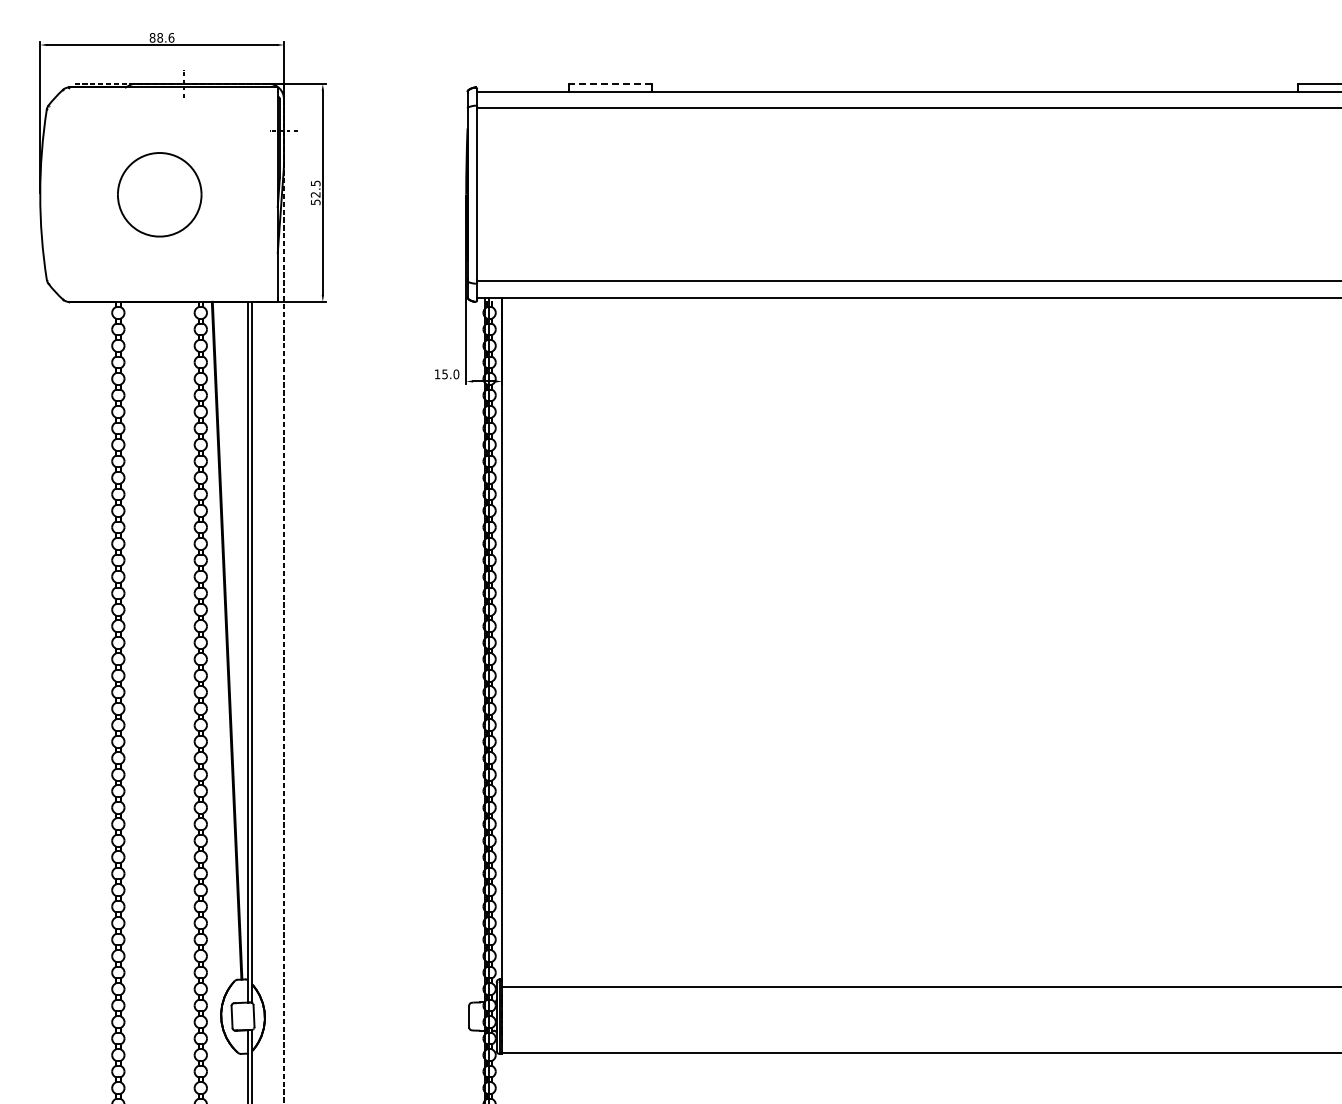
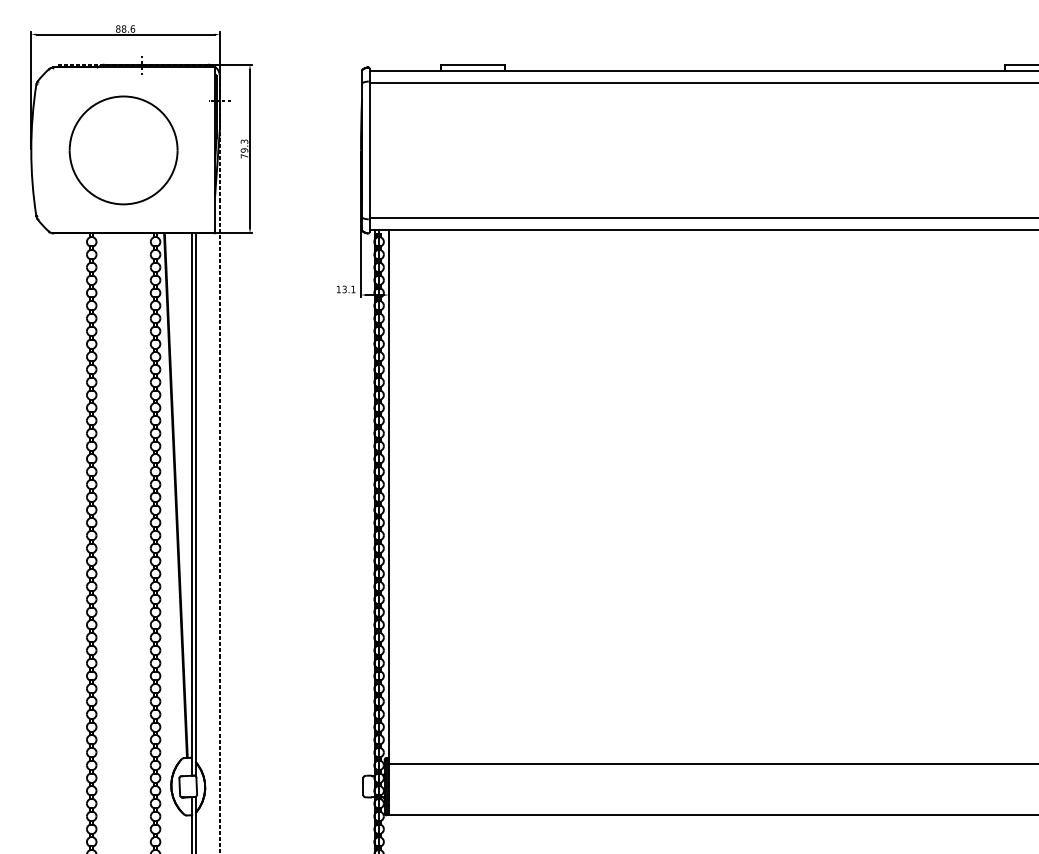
line: (610, 83) -> (472, 64), dashed -> solid
text: (315, 192) -> (244, 148), 52.5 -> 79.3
part: (159, 194) -> (123, 150), size x1.67
text: (450, 374) -> (348, 289), 15.0 -> 13.1

